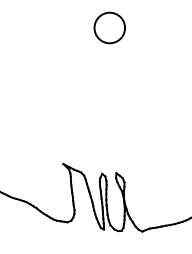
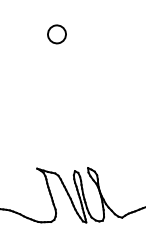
circle: (109, 27) -> (56, 34), size x0.62

